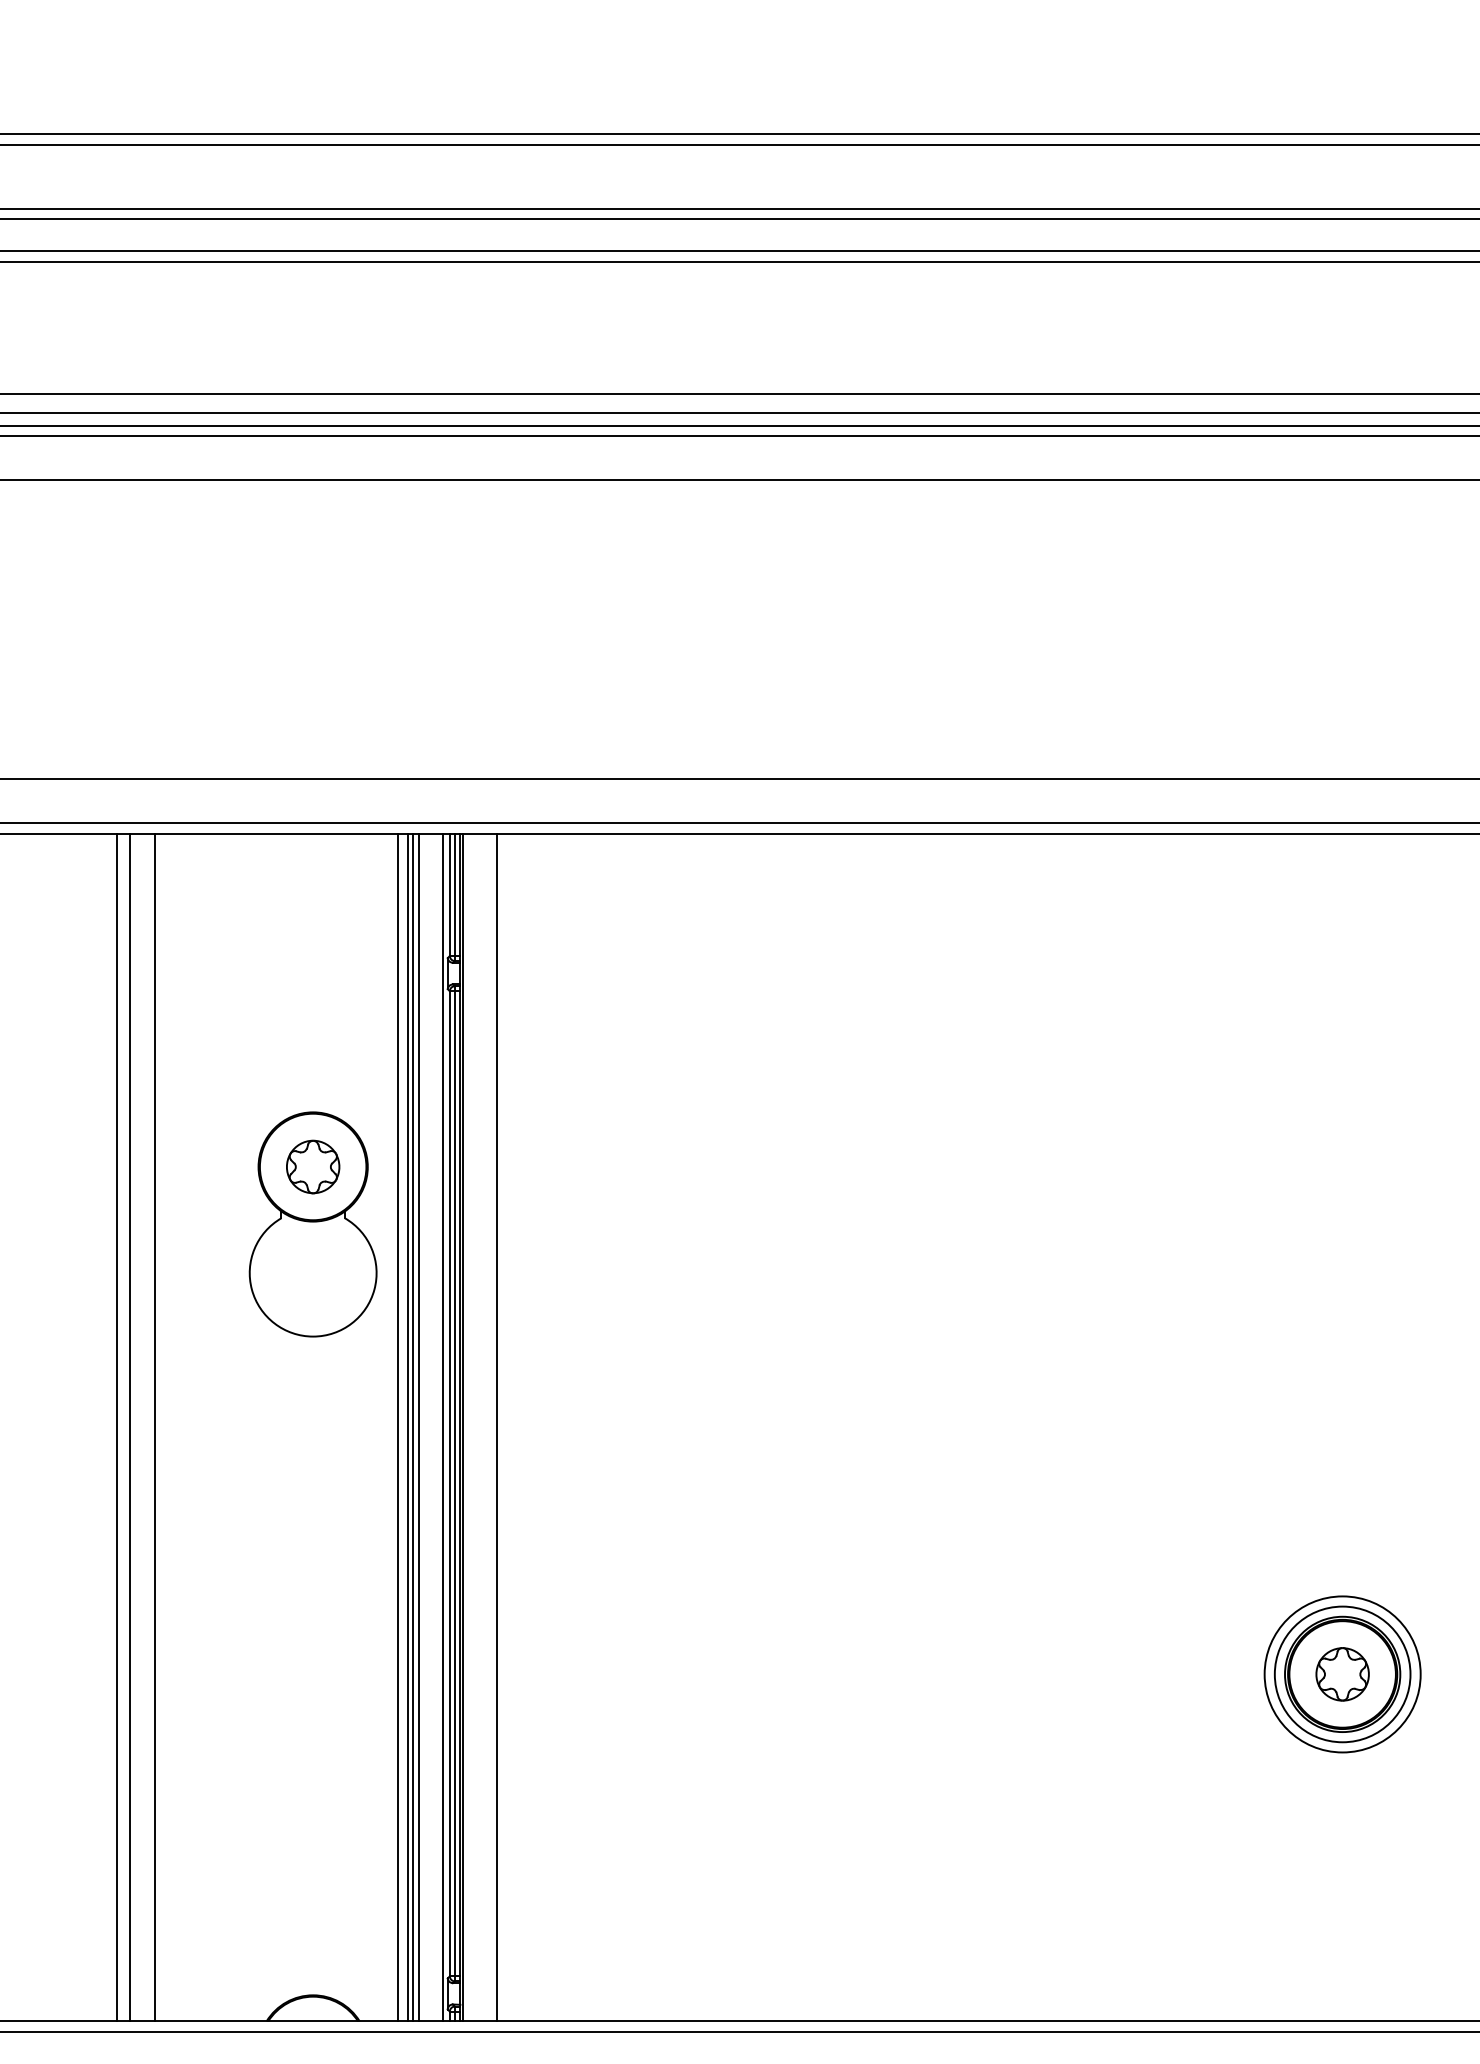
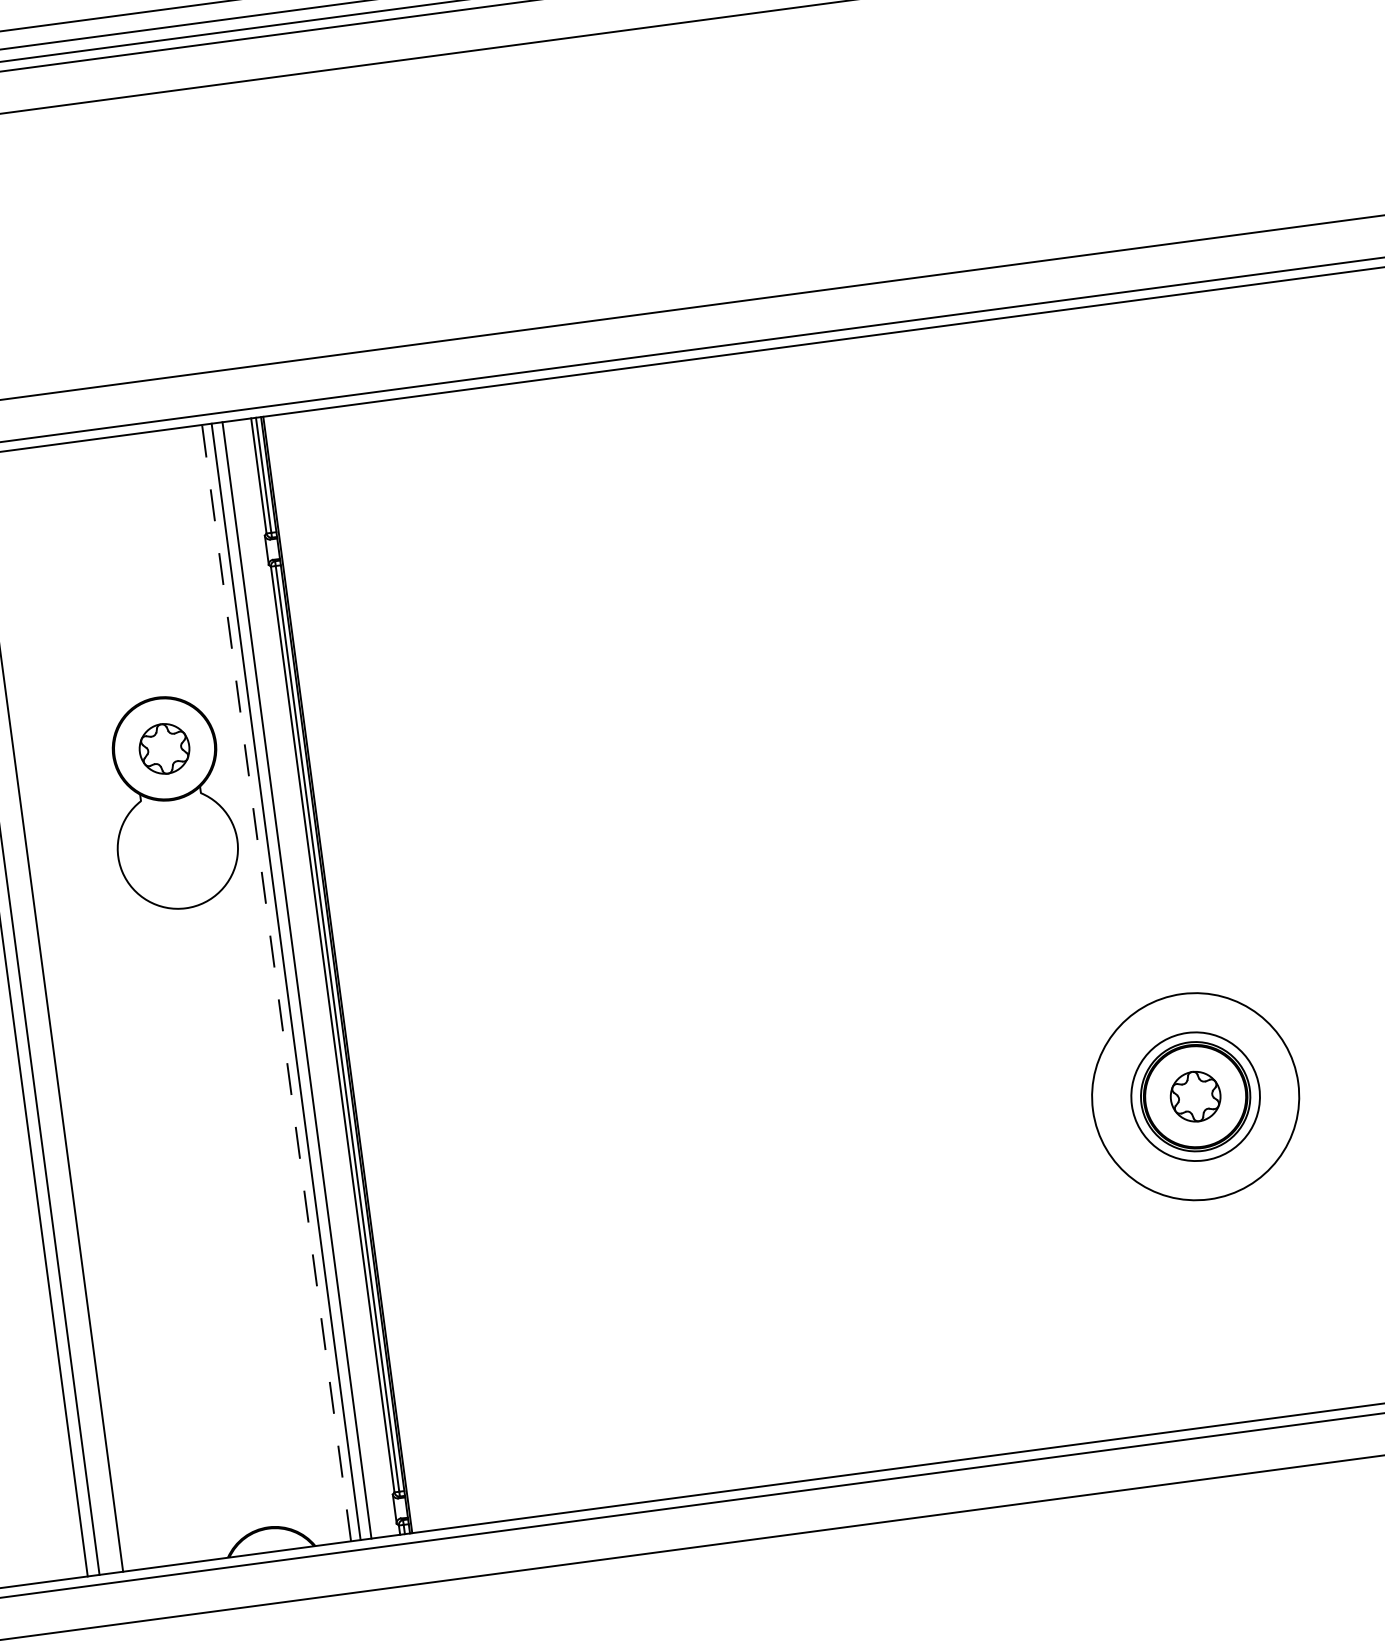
line: (397, 1427) -> (276, 983), solid -> dashed
line: (412, 1427) -> (290, 981), removed
line: (443, 1427) -> (319, 977), removed
line: (496, 1427) -> (369, 970), removed
circle: (1342, 1674) -> (1195, 1096), size x1.4

